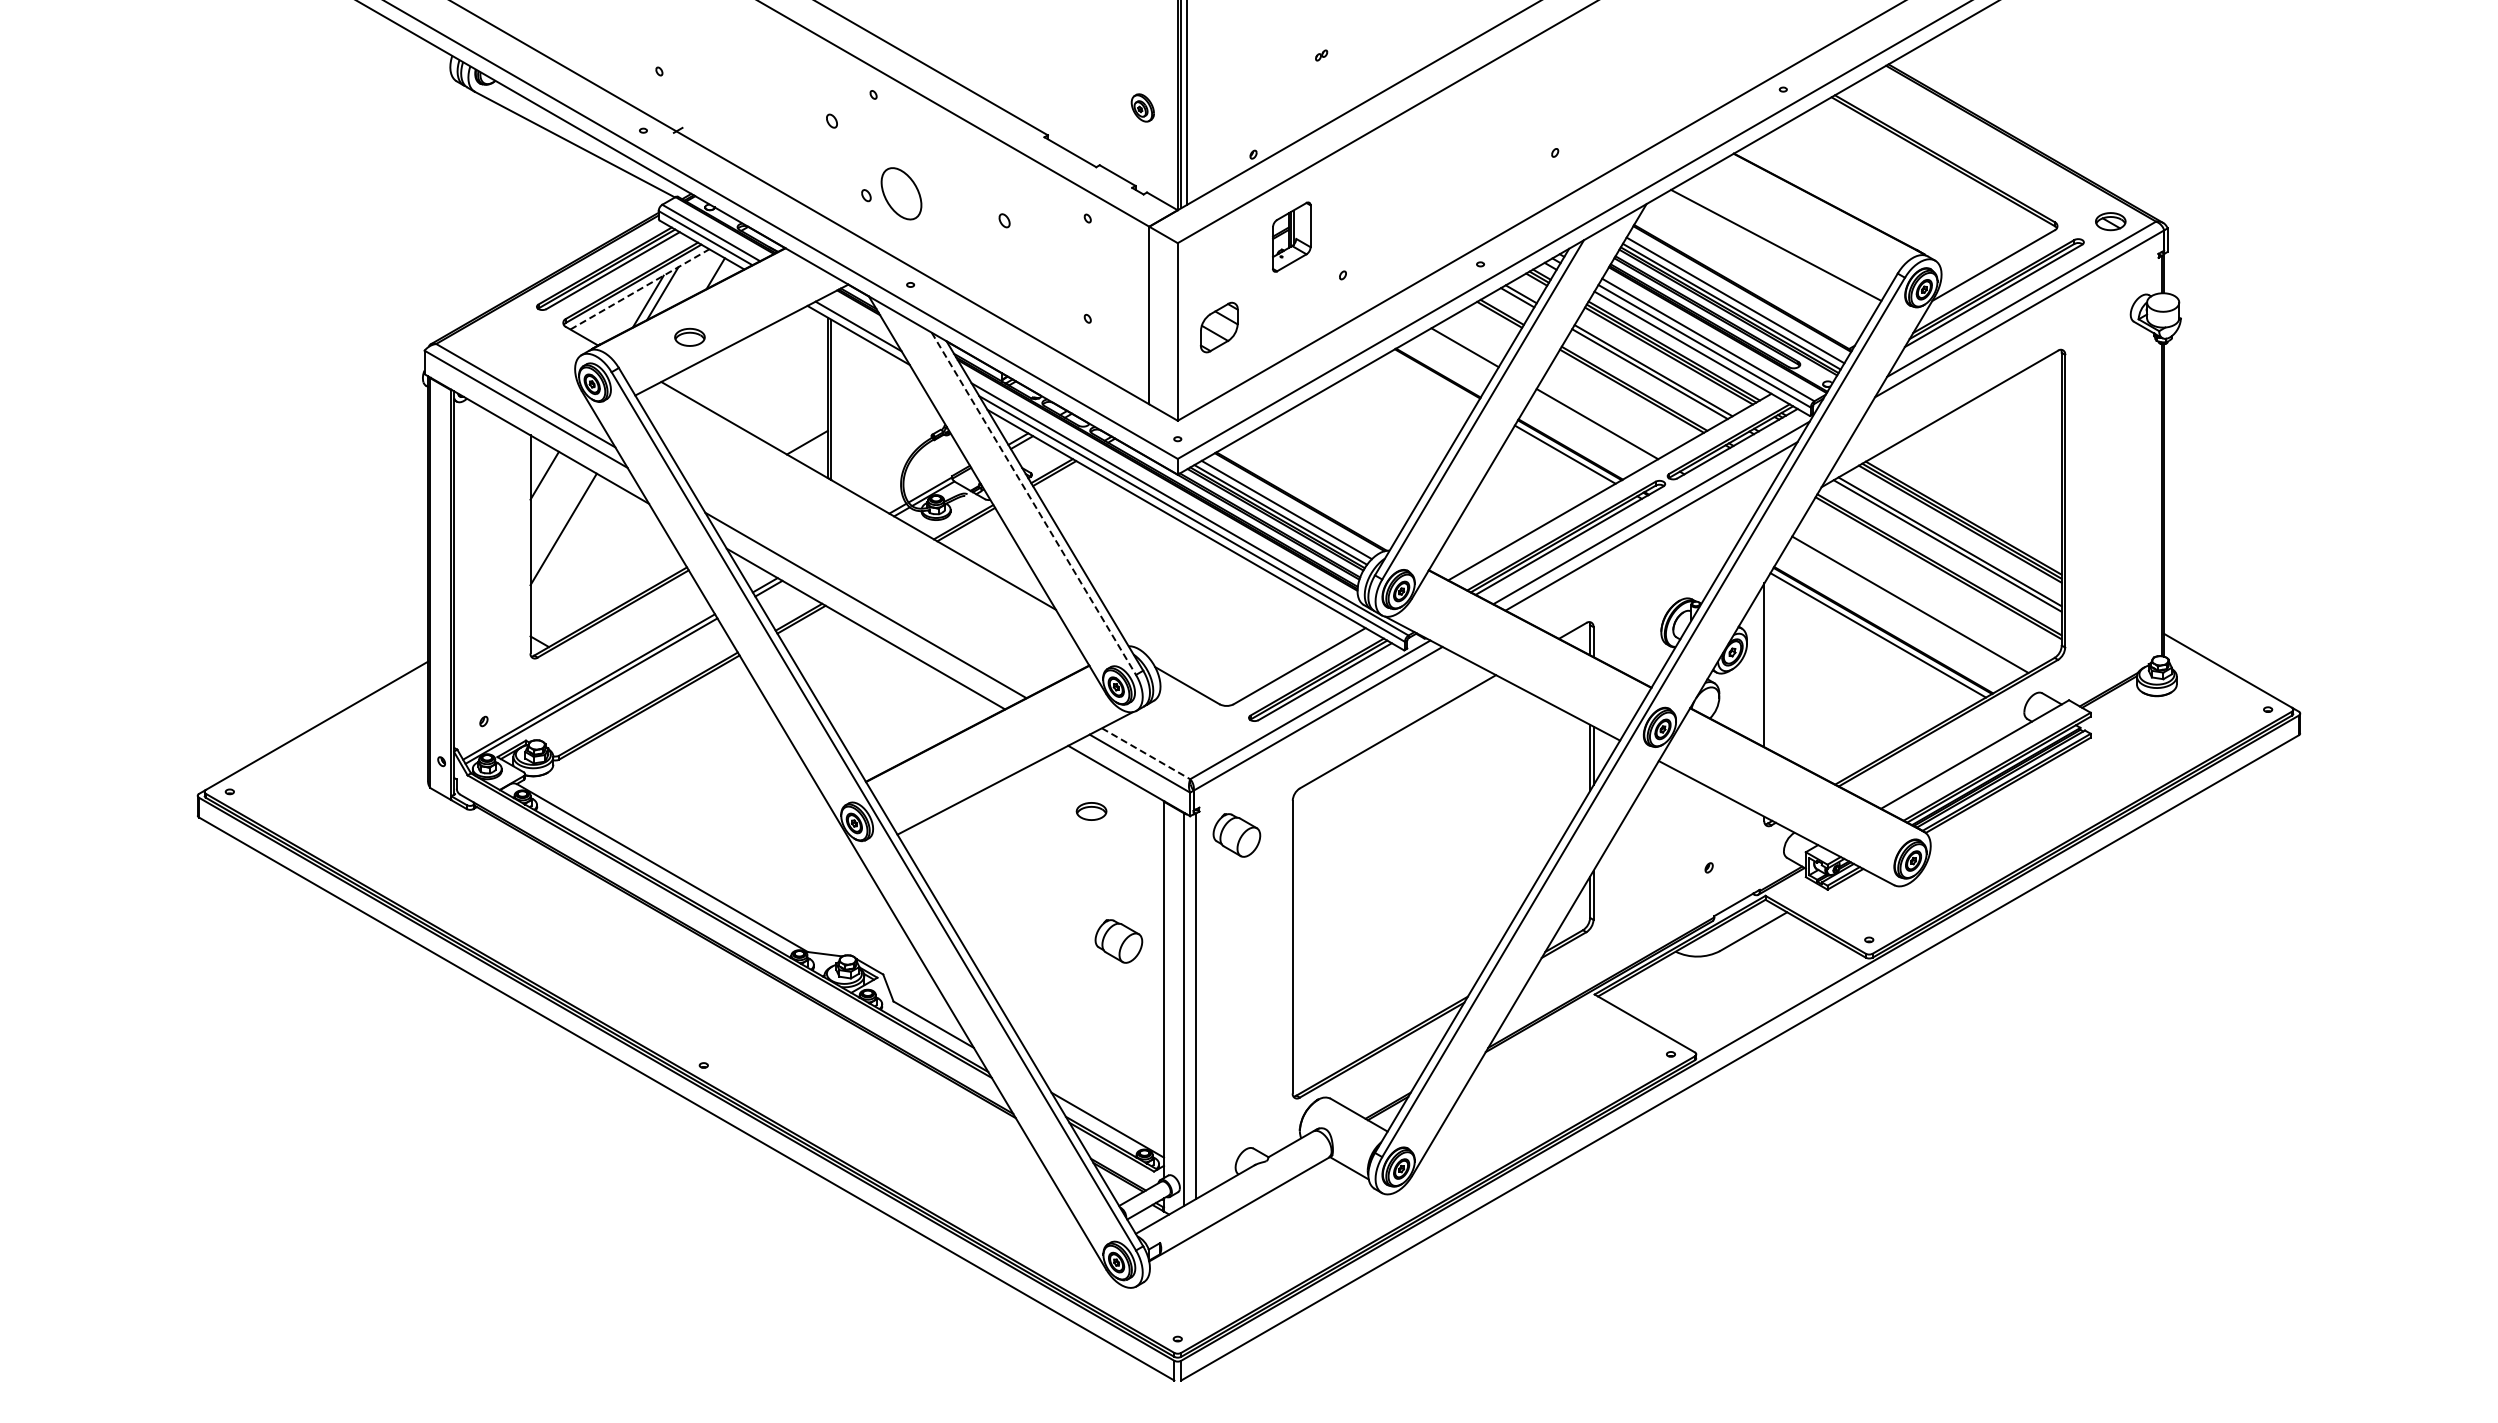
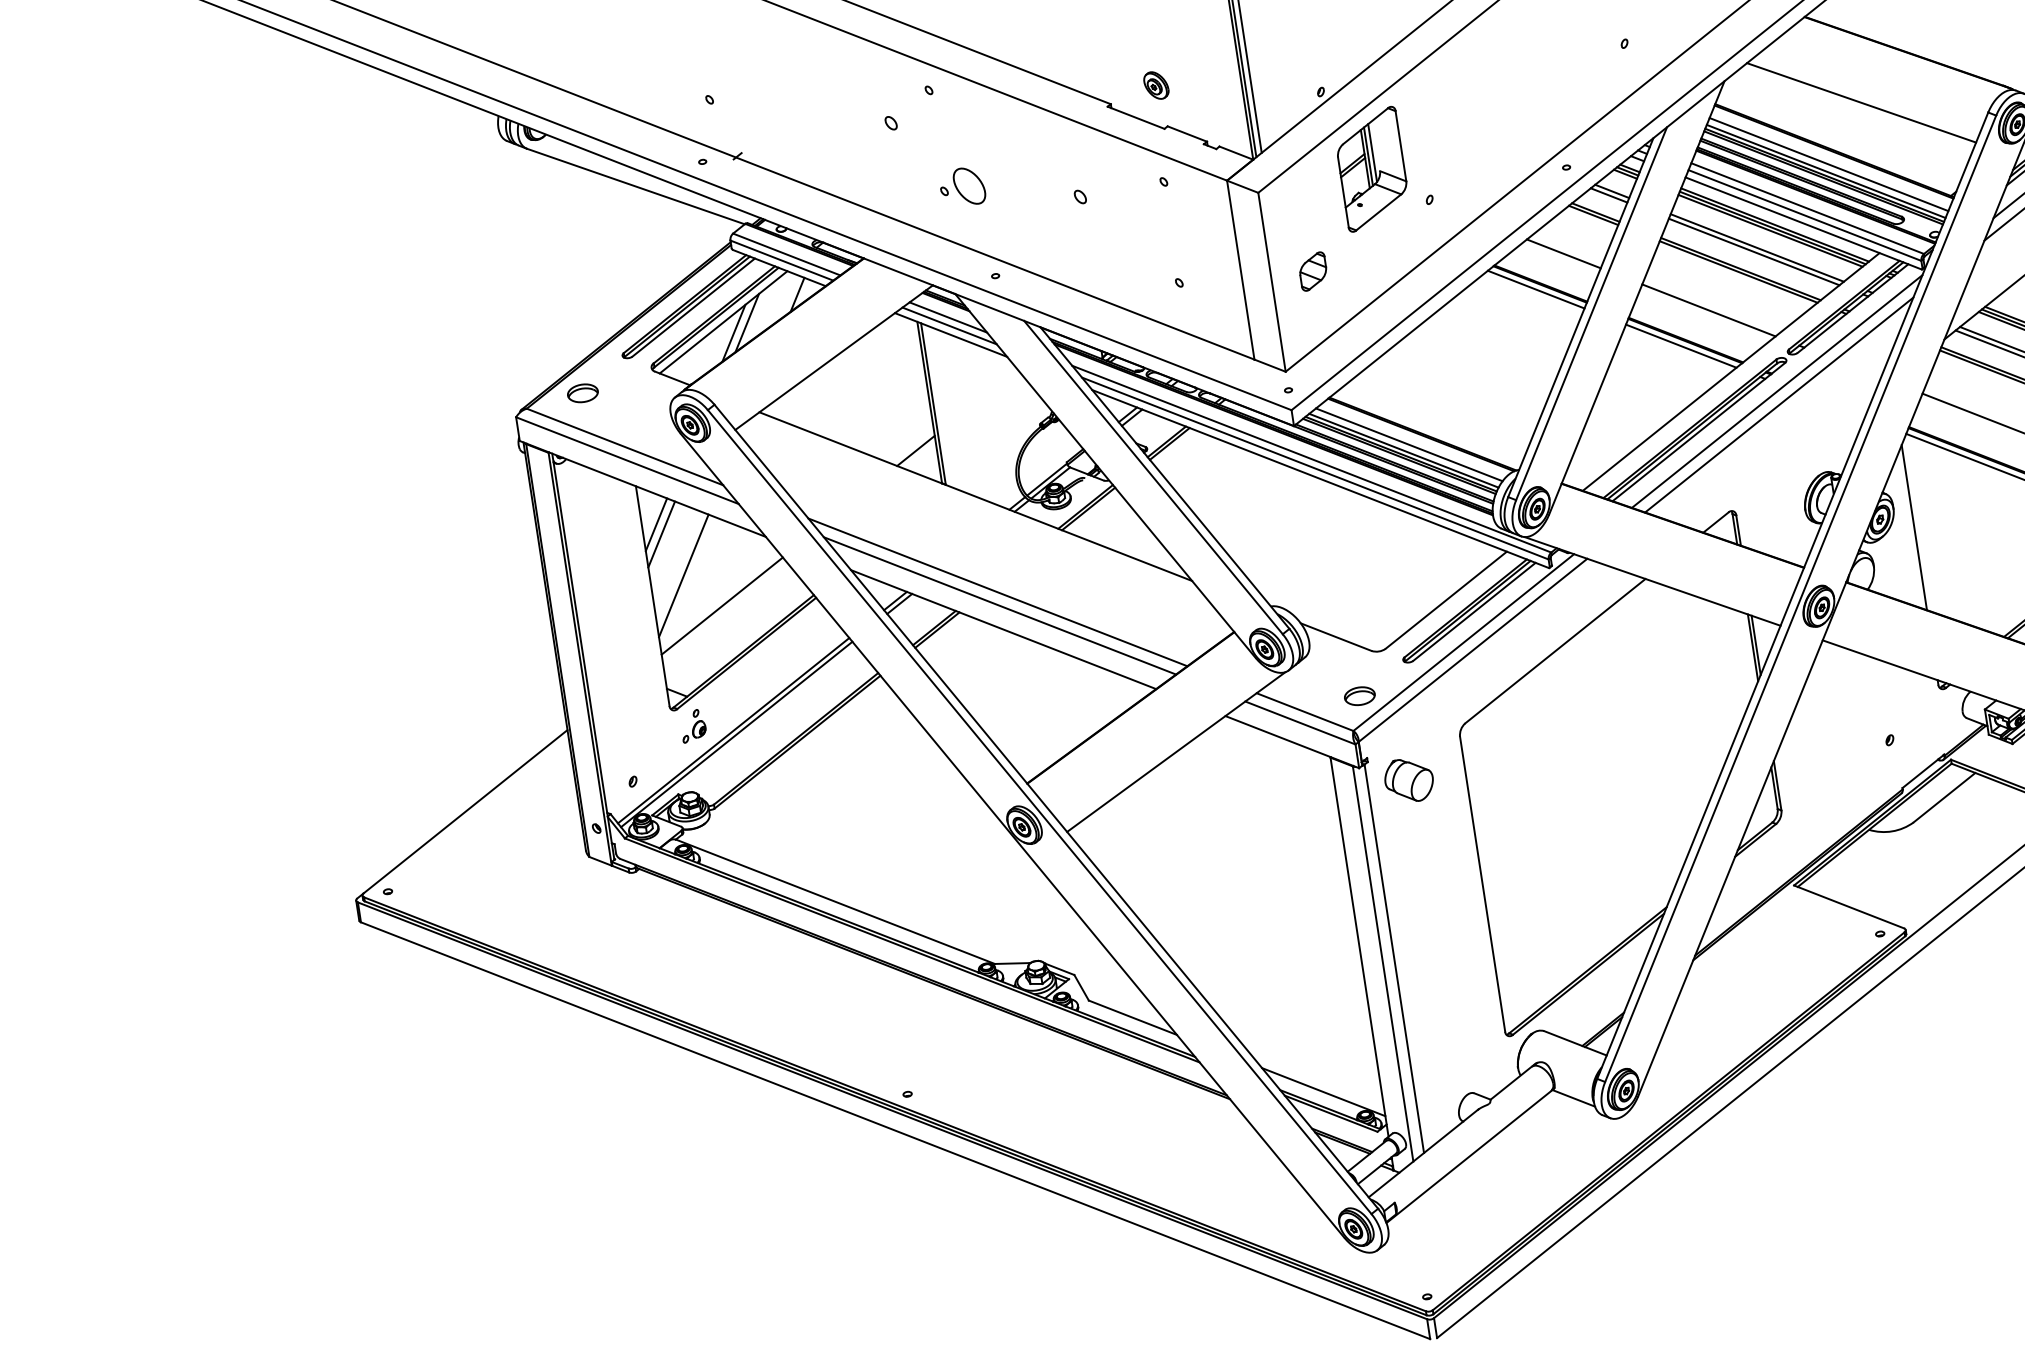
part: (1142, 107) -> (1155, 85), moved
part: (891, 193) -> (962, 186), size x0.71
part: (1291, 236) -> (1371, 168), size x1.67
line: (640, 289) -> (724, 322), dashed -> solid
line: (858, 317) -> (948, 316), added
part: (1219, 327) -> (1313, 271), size x0.71
part: (689, 336) -> (582, 392), moved
line: (1432, 377) -> (1535, 288), added
line: (548, 486) -> (661, 534), added
line: (1034, 504) -> (1154, 478), dashed -> solid
line: (596, 564) -> (722, 606), added
line: (865, 591) -> (997, 591), added
part: (550, 676) -> (693, 726), added
line: (1146, 753) -> (1305, 711), dashed -> solid
part: (1091, 811) -> (1359, 696), moved
part: (1118, 941) -> (1306, 905), removed

